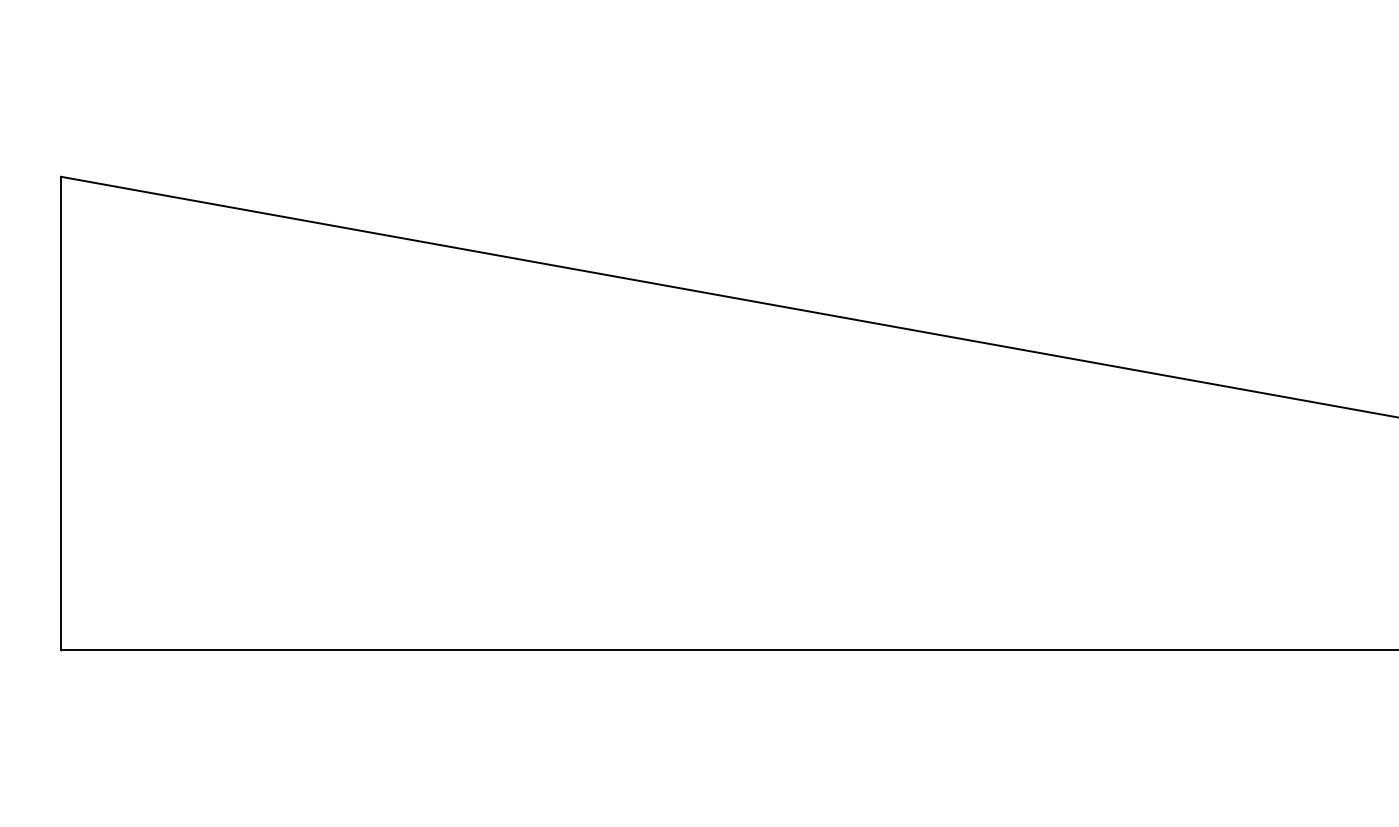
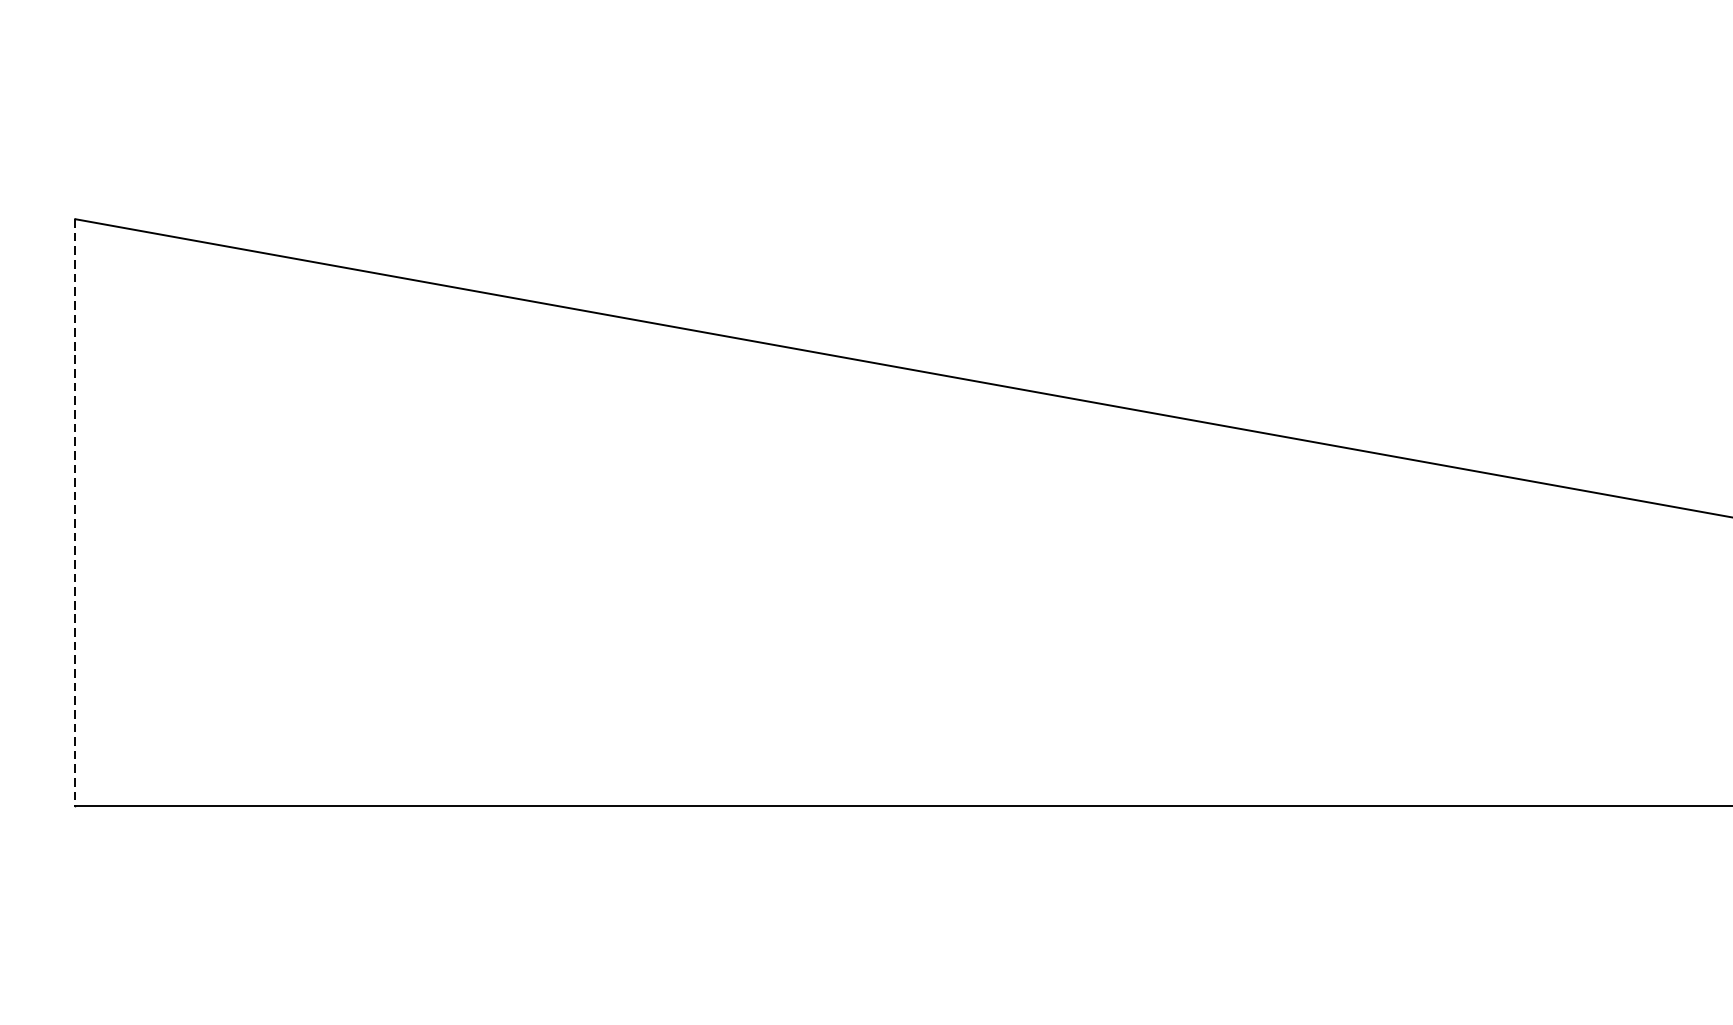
line: (60, 413) -> (74, 512), solid -> dashed

